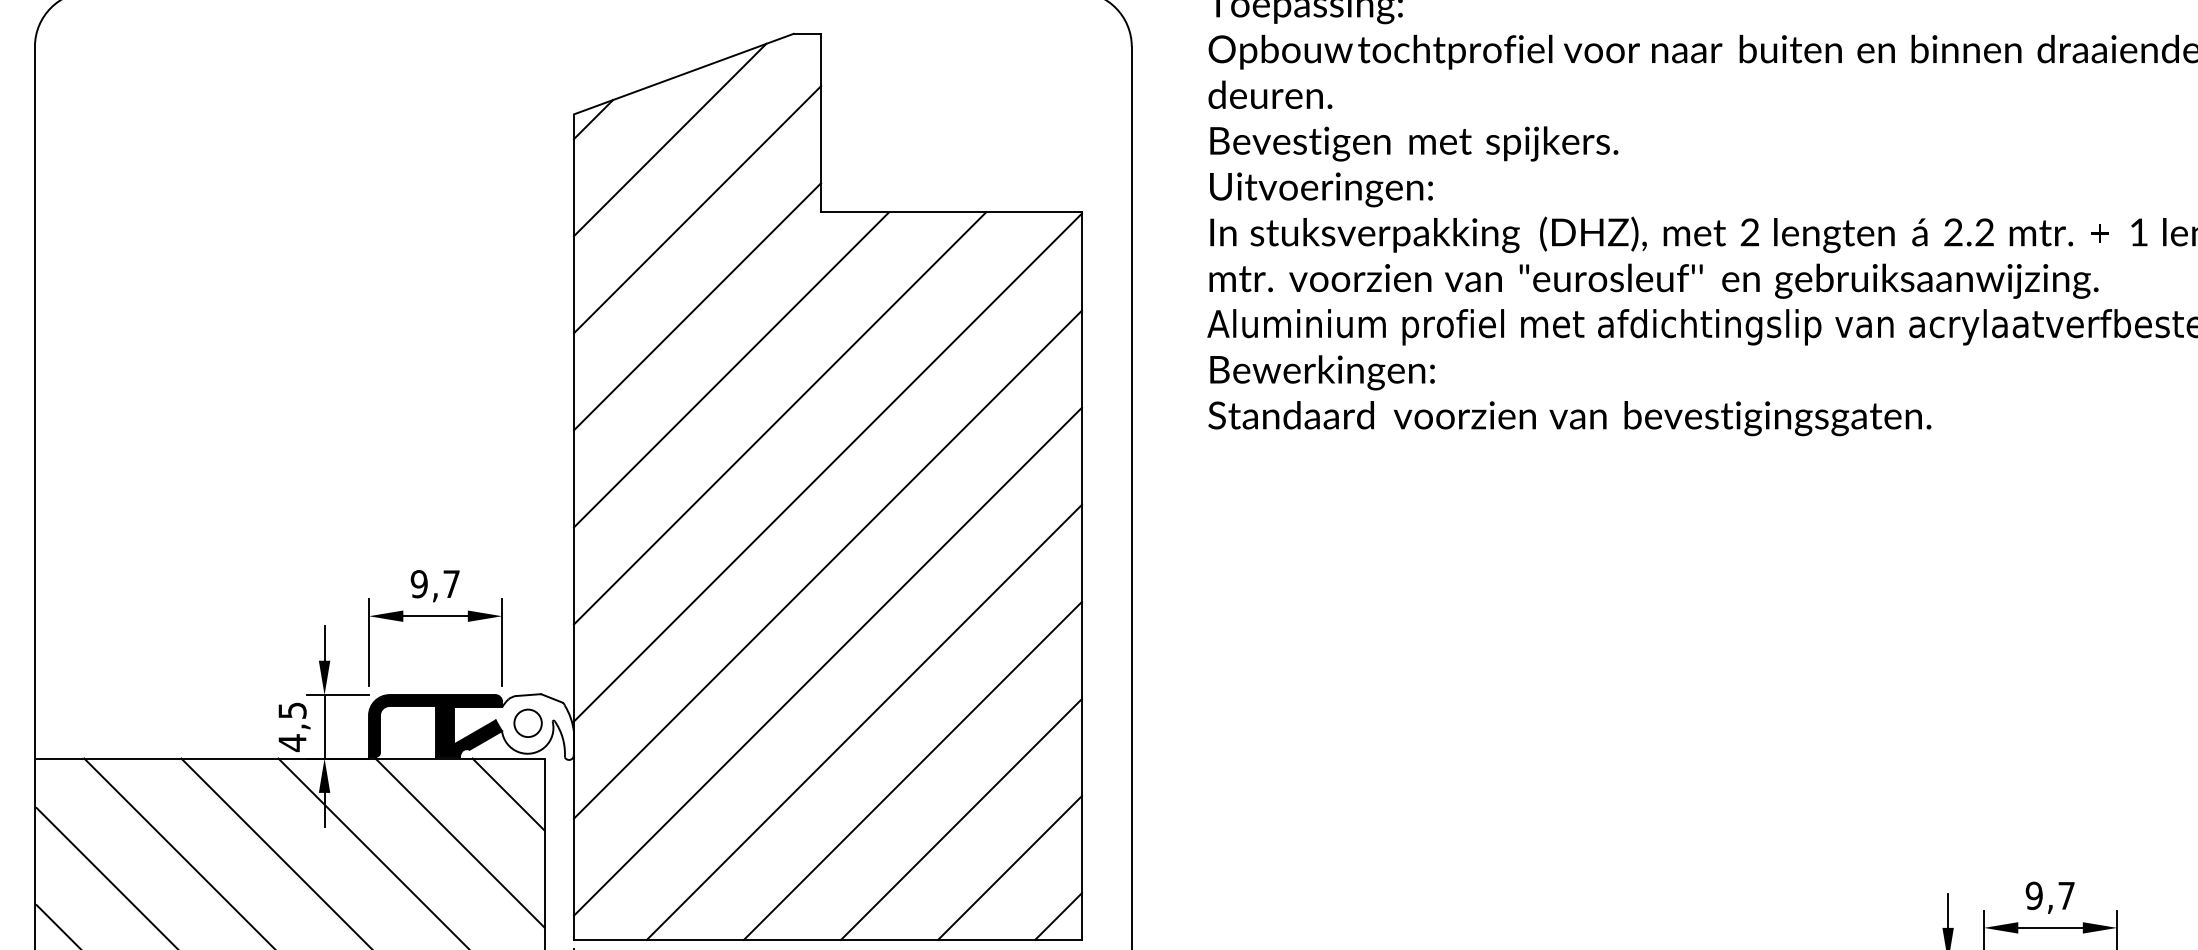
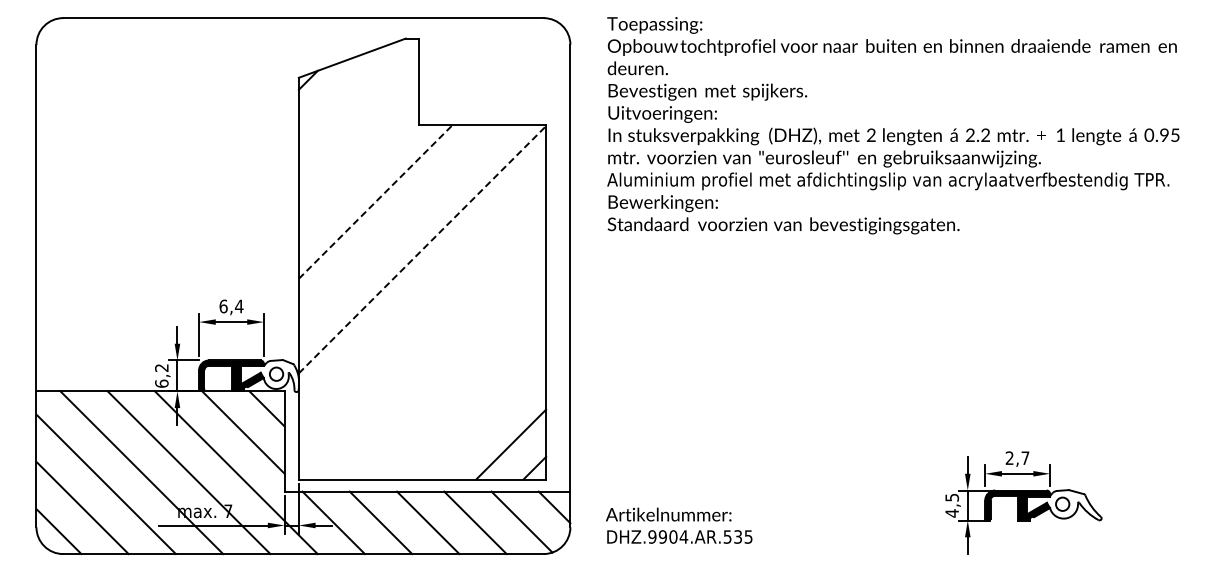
line: (669, 140) -> (345, 90), removed
line: (696, 210) -> (358, 124), removed
line: (696, 306) -> (358, 171), removed
line: (731, 368) -> (375, 201), solid -> dashed
line: (778, 417) -> (398, 225), removed
line: (827, 467) -> (422, 249), solid -> dashed
line: (827, 563) -> (422, 296), removed
text: (435, 584) -> (231, 306), 9,7 -> 6,4
line: (827, 660) -> (422, 343), removed
line: (864, 721) -> (440, 373), removed
text: (291, 728) -> (161, 376), 4,5 -> 6,2
line: (912, 771) -> (463, 397), removed
line: (961, 818) -> (487, 420), removed
text: (2033, 896) -> (1009, 458), 9,7 -> 2,7

